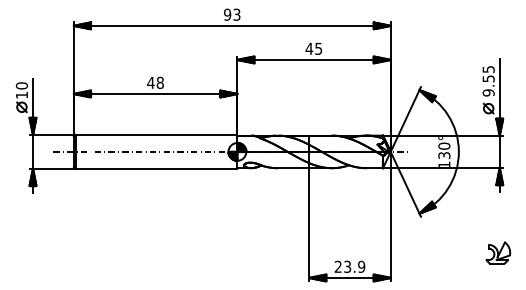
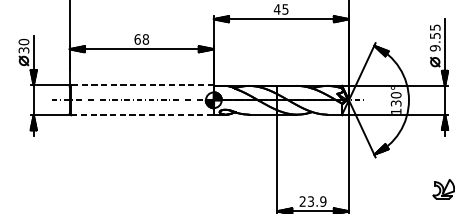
text: (150, 82) -> (137, 39), 48 -> 68
text: (21, 94) -> (23, 49), 10 -> 30
line: (156, 134) -> (142, 84), solid -> dashed
line: (156, 168) -> (142, 114), solid -> dashed

